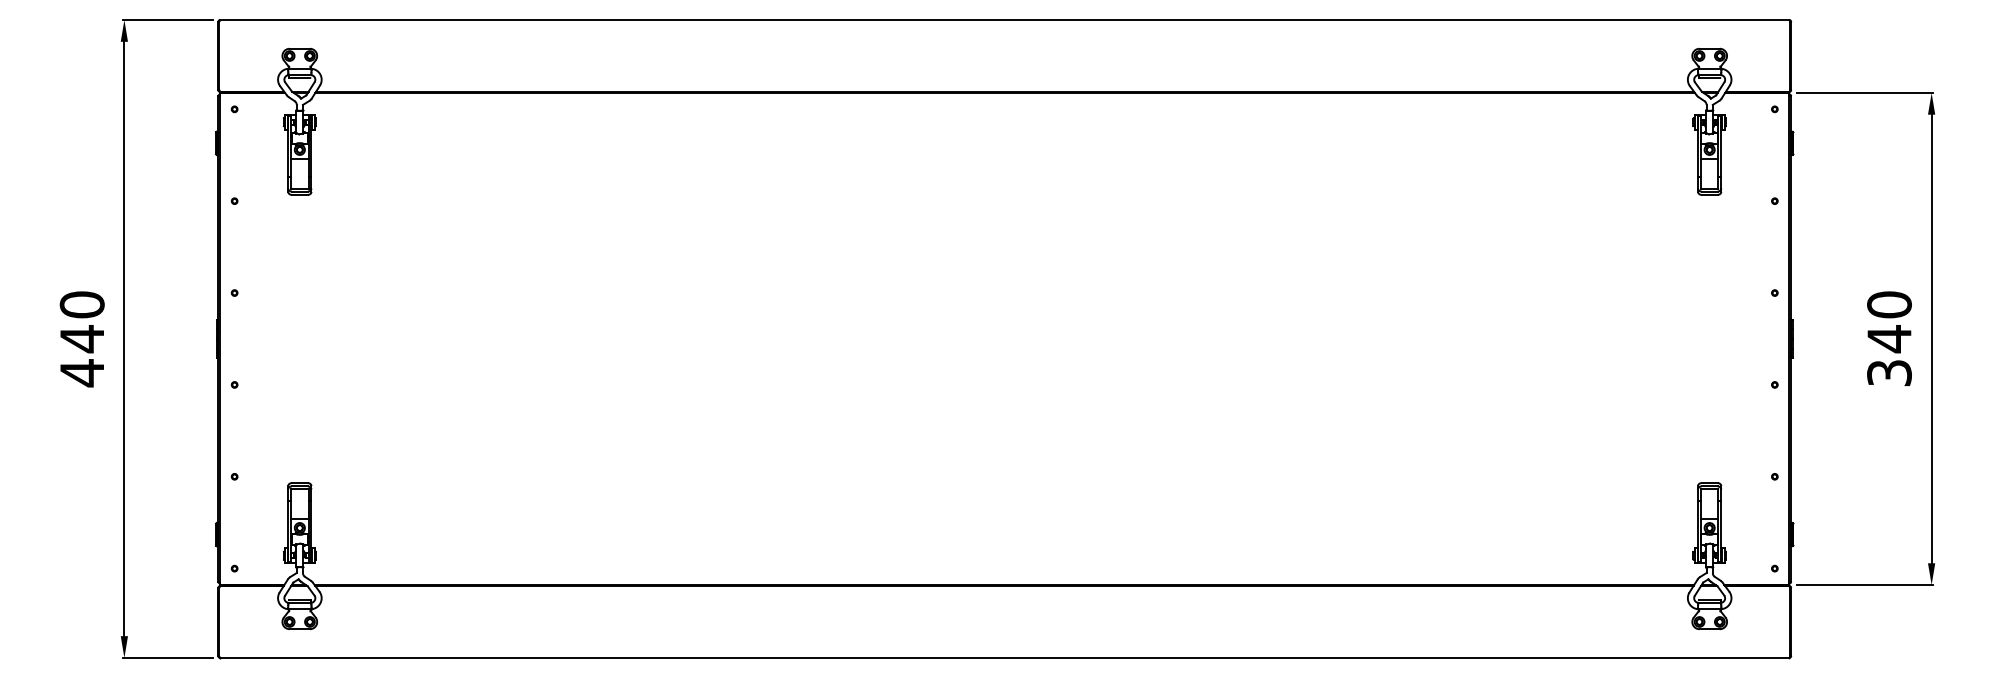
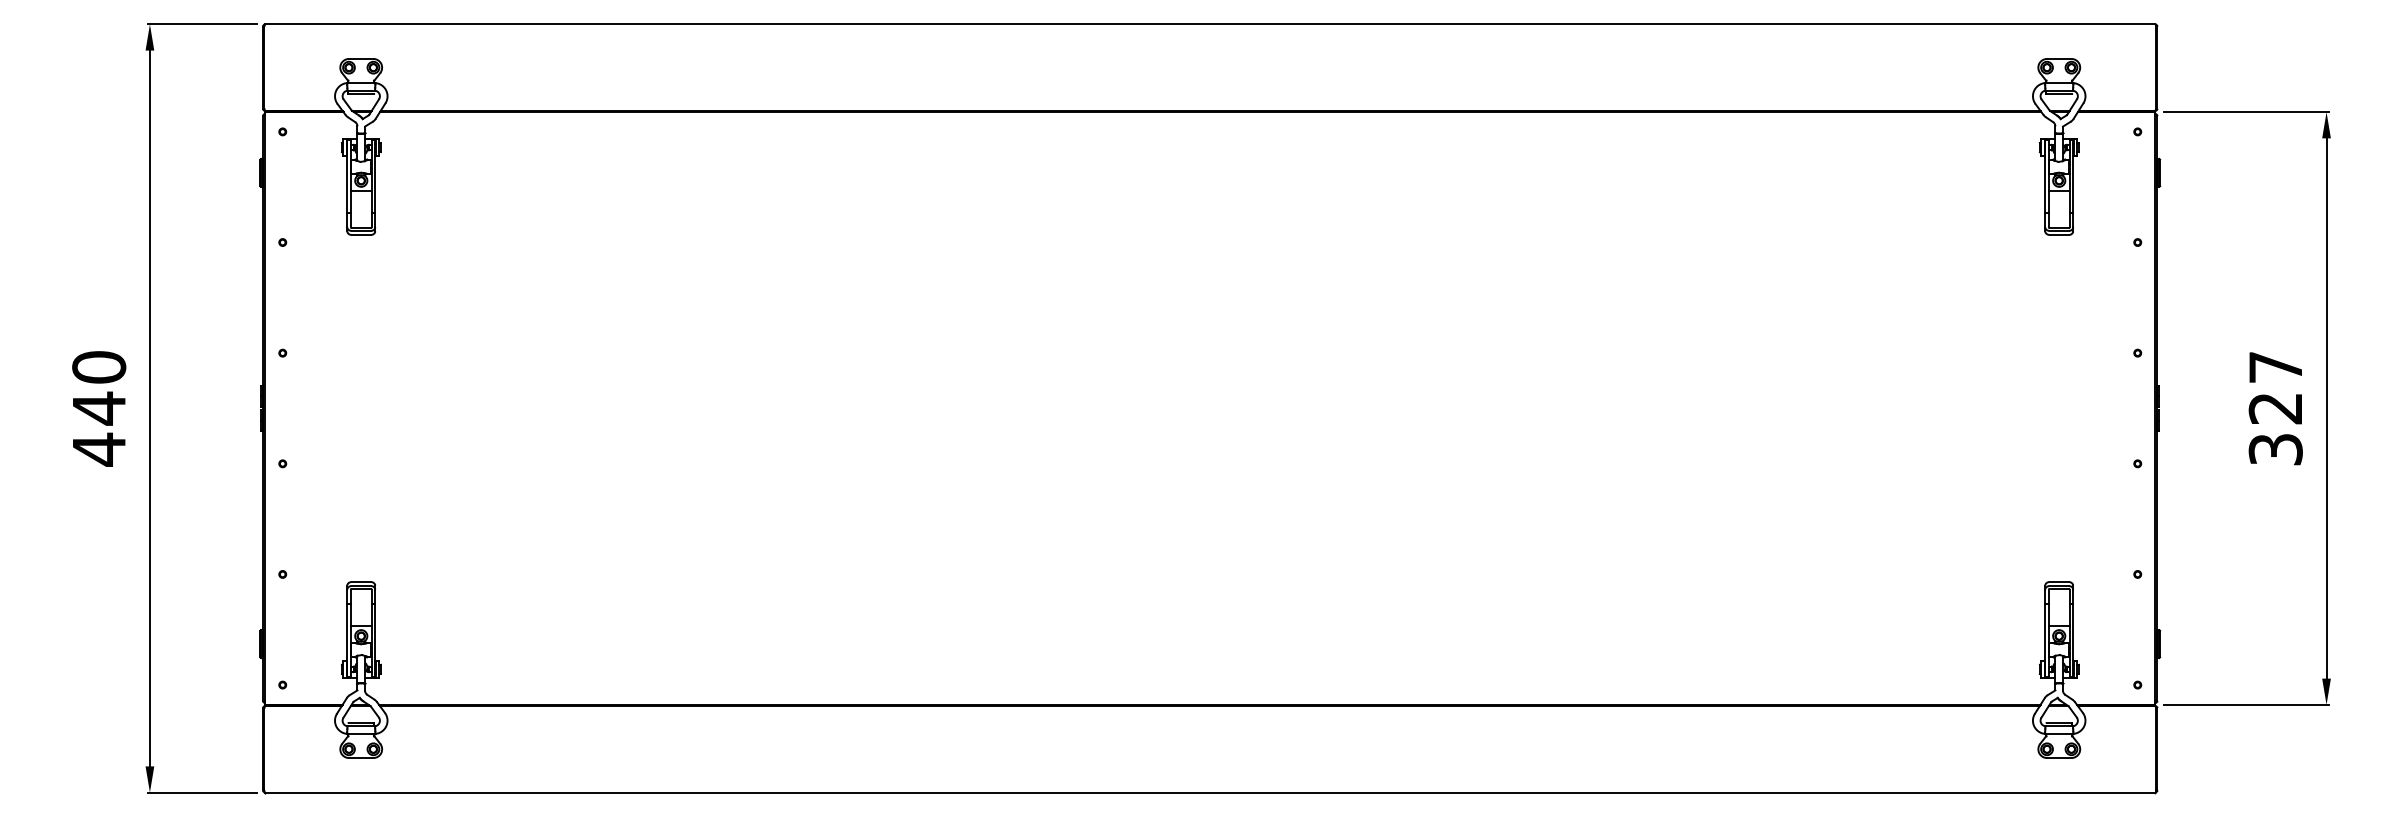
text: (1889, 322) -> (2275, 388), 340 -> 327

